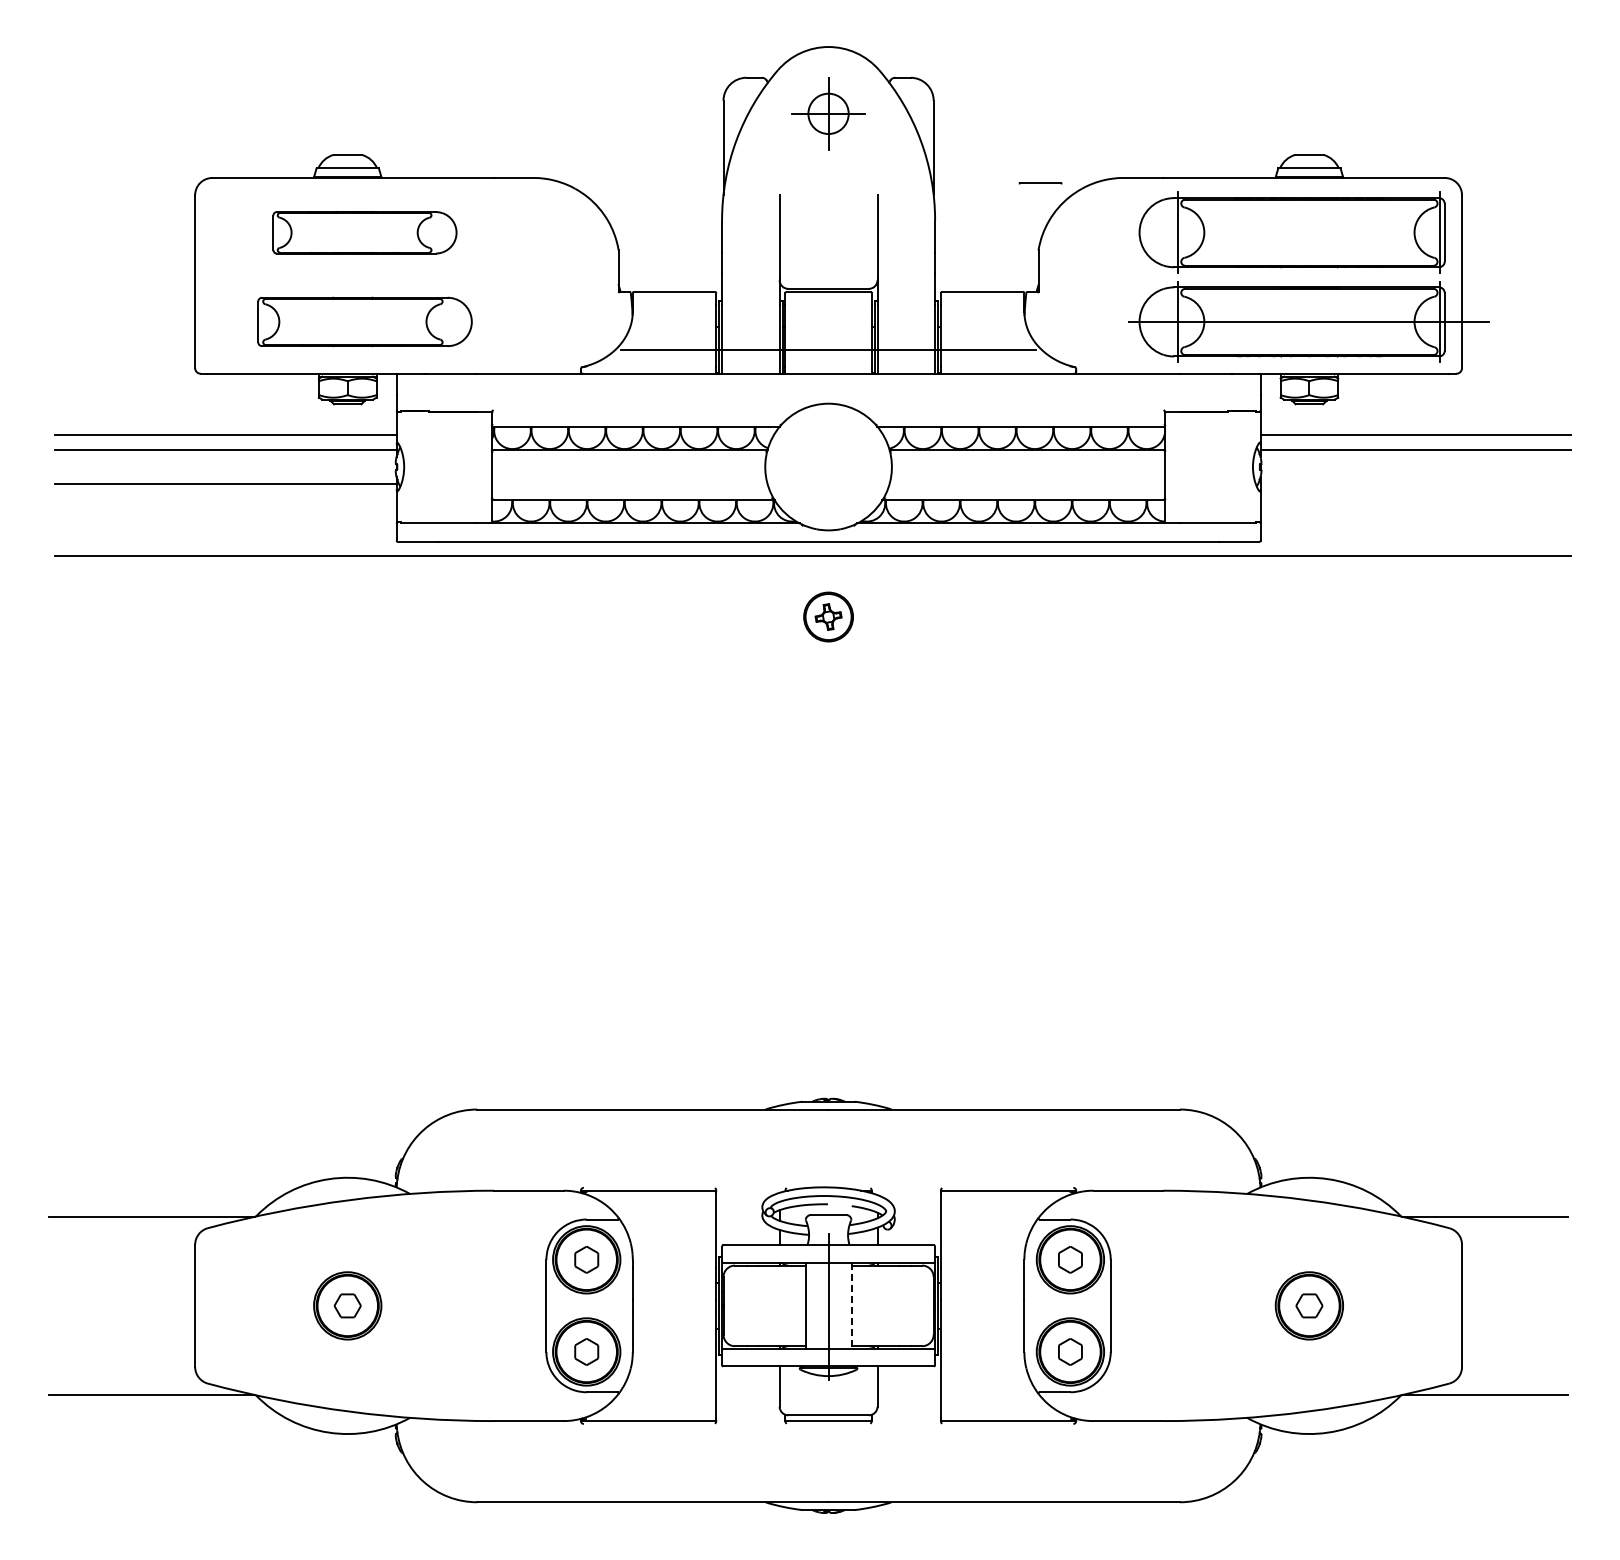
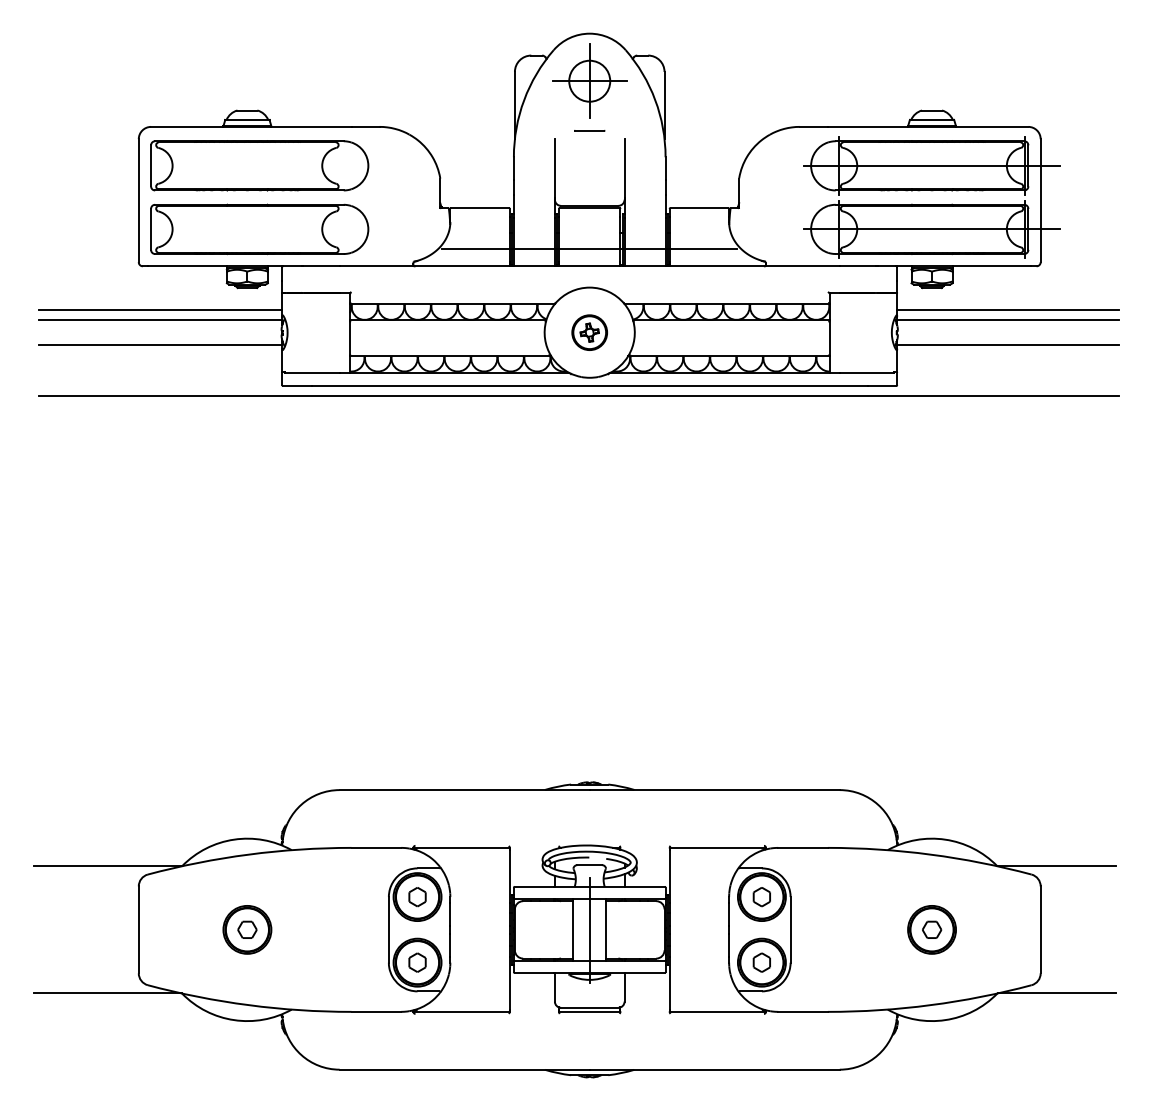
part: (828, 113) -> (589, 81), size x1.43
line: (1040, 183) -> (589, 130), moved
part: (364, 232) -> (259, 165), size x1.67
line: (1309, 232) -> (932, 165), added
part: (364, 321) -> (259, 229), size x1.43
line: (1415, 484) -> (1007, 345), added
part: (828, 616) -> (589, 332), moved
line: (851, 1306) -> (606, 930), dashed -> solid

